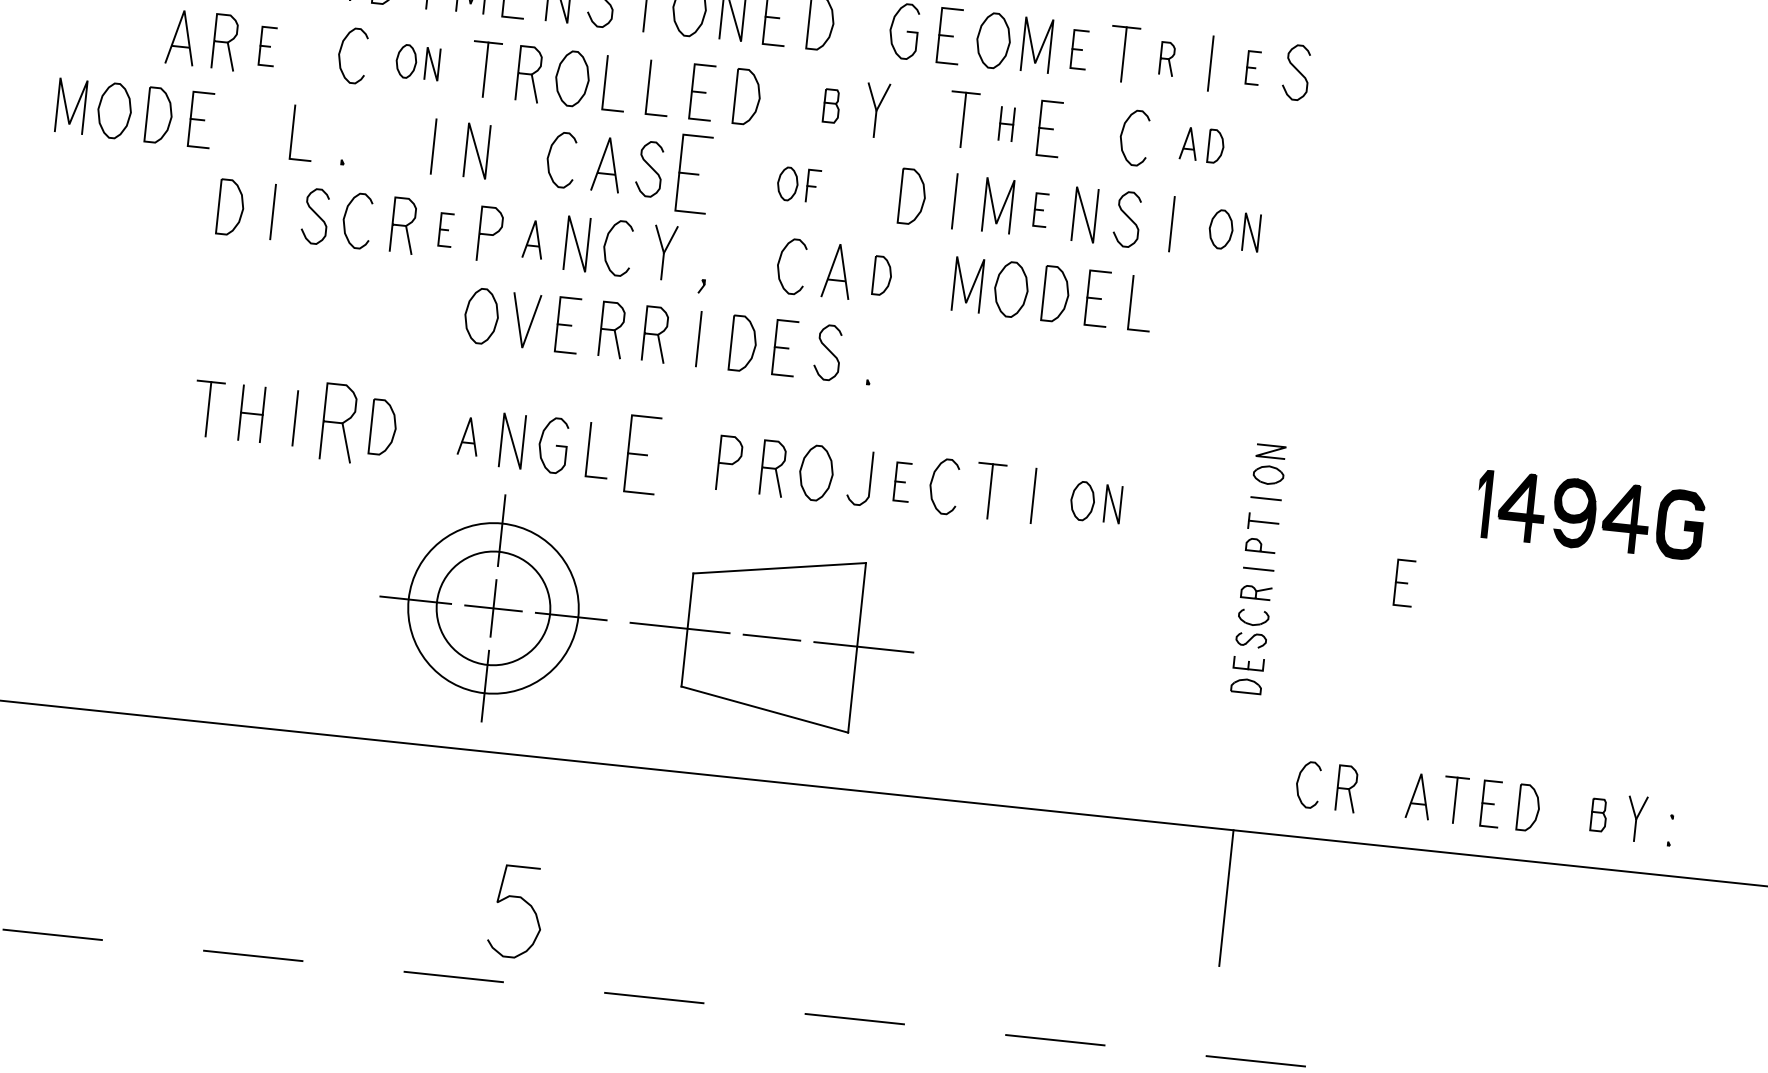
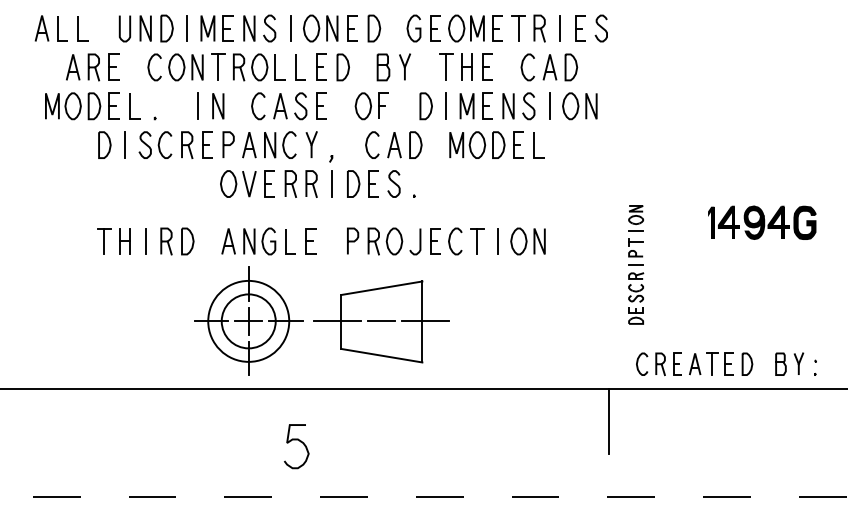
part: (266, 44) -> (113, 66), size x1.43
part: (1079, 49) -> (497, 28), size x1.43
part: (1167, 58) -> (539, 28), size x1.67
part: (416, 62) -> (185, 67), size x1.67
part: (1252, 67) -> (580, 28), size x1.67
part: (831, 106) -> (383, 67), size x1.67
part: (134, 113) -> (82, 106), moved
part: (1005, 122) -> (466, 66), size x1.67
part: (1202, 145) -> (560, 67), size x1.67
part: (693, 172) -> (321, 105), size x0.71
part: (797, 185) -> (371, 106), size x1.67
part: (1041, 208) -> (487, 105), size x1.67
part: (446, 228) -> (207, 144), size x1.67
part: (1233, 231) -> (579, 106), size x1.43
part: (533, 240) -> (249, 145), size x1.43
part: (881, 274) -> (415, 144), size x1.43
part: (338, 422) -> (166, 241), size x0.71
part: (468, 436) -> (228, 241), size x1.43
part: (640, 454) -> (310, 241), size x0.71
part: (902, 482) -> (435, 241), size x1.43
part: (1094, 502) -> (527, 241), size x1.43
part: (1259, 568) -> (636, 264), moved
part: (1404, 581) -> (677, 363), moved
part: (1598, 813) -> (780, 363), size x1.43
curve: (525, 904) -> (300, 442), moved

